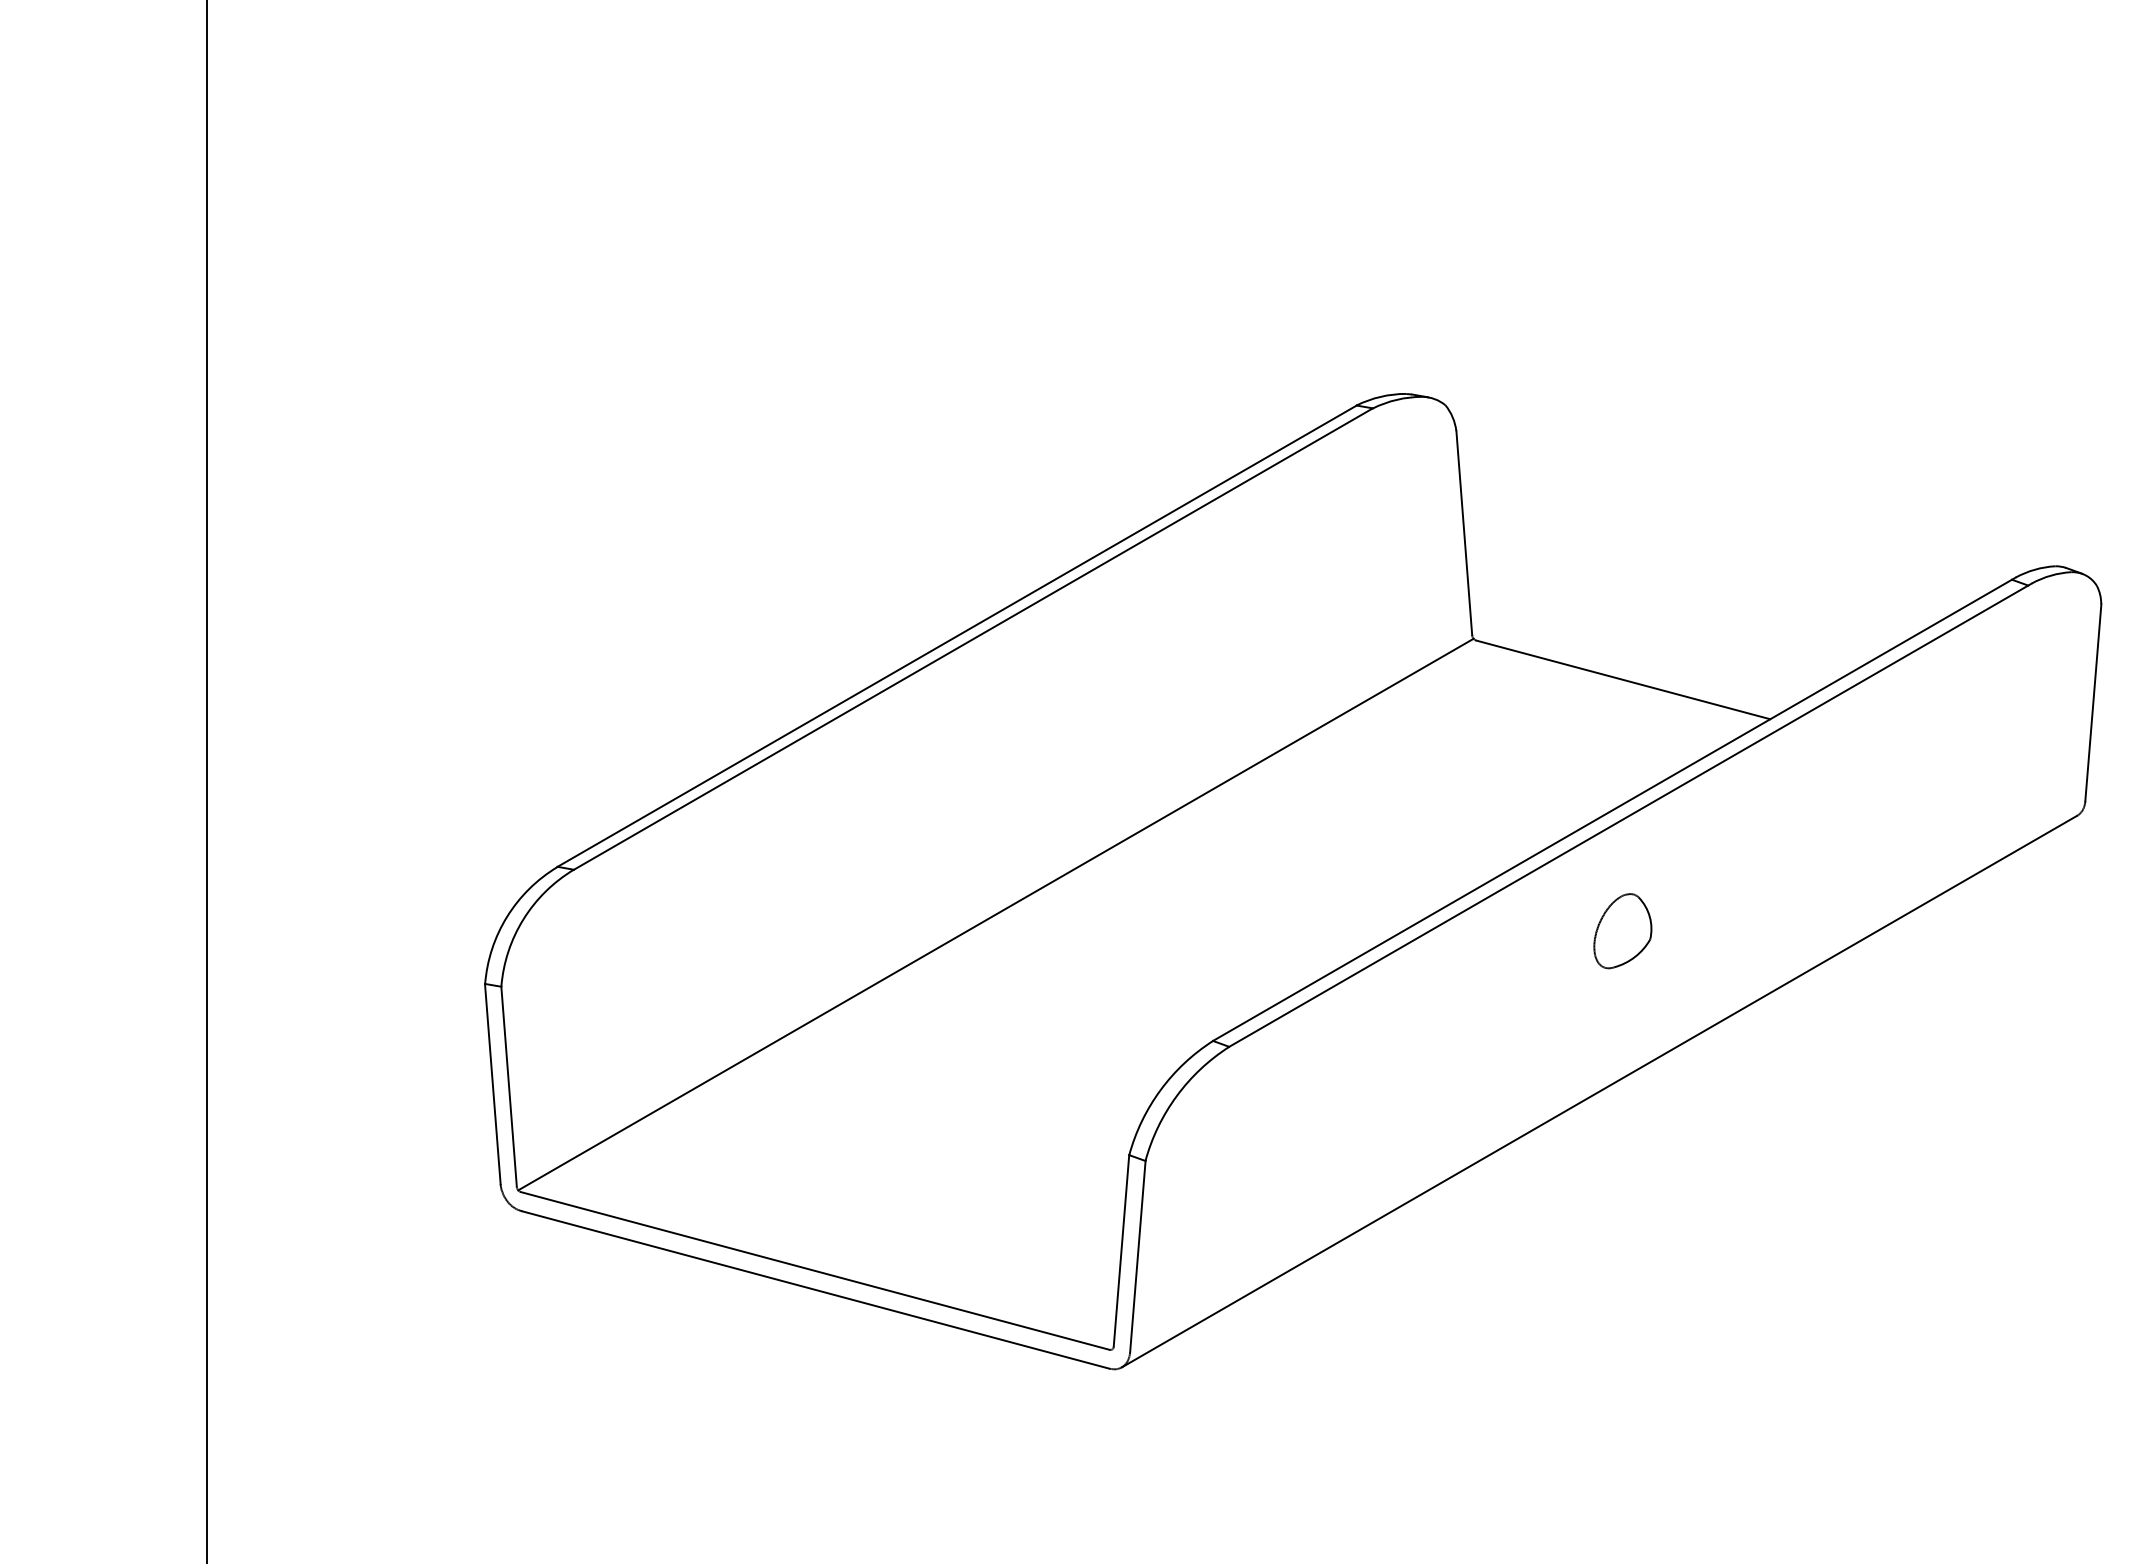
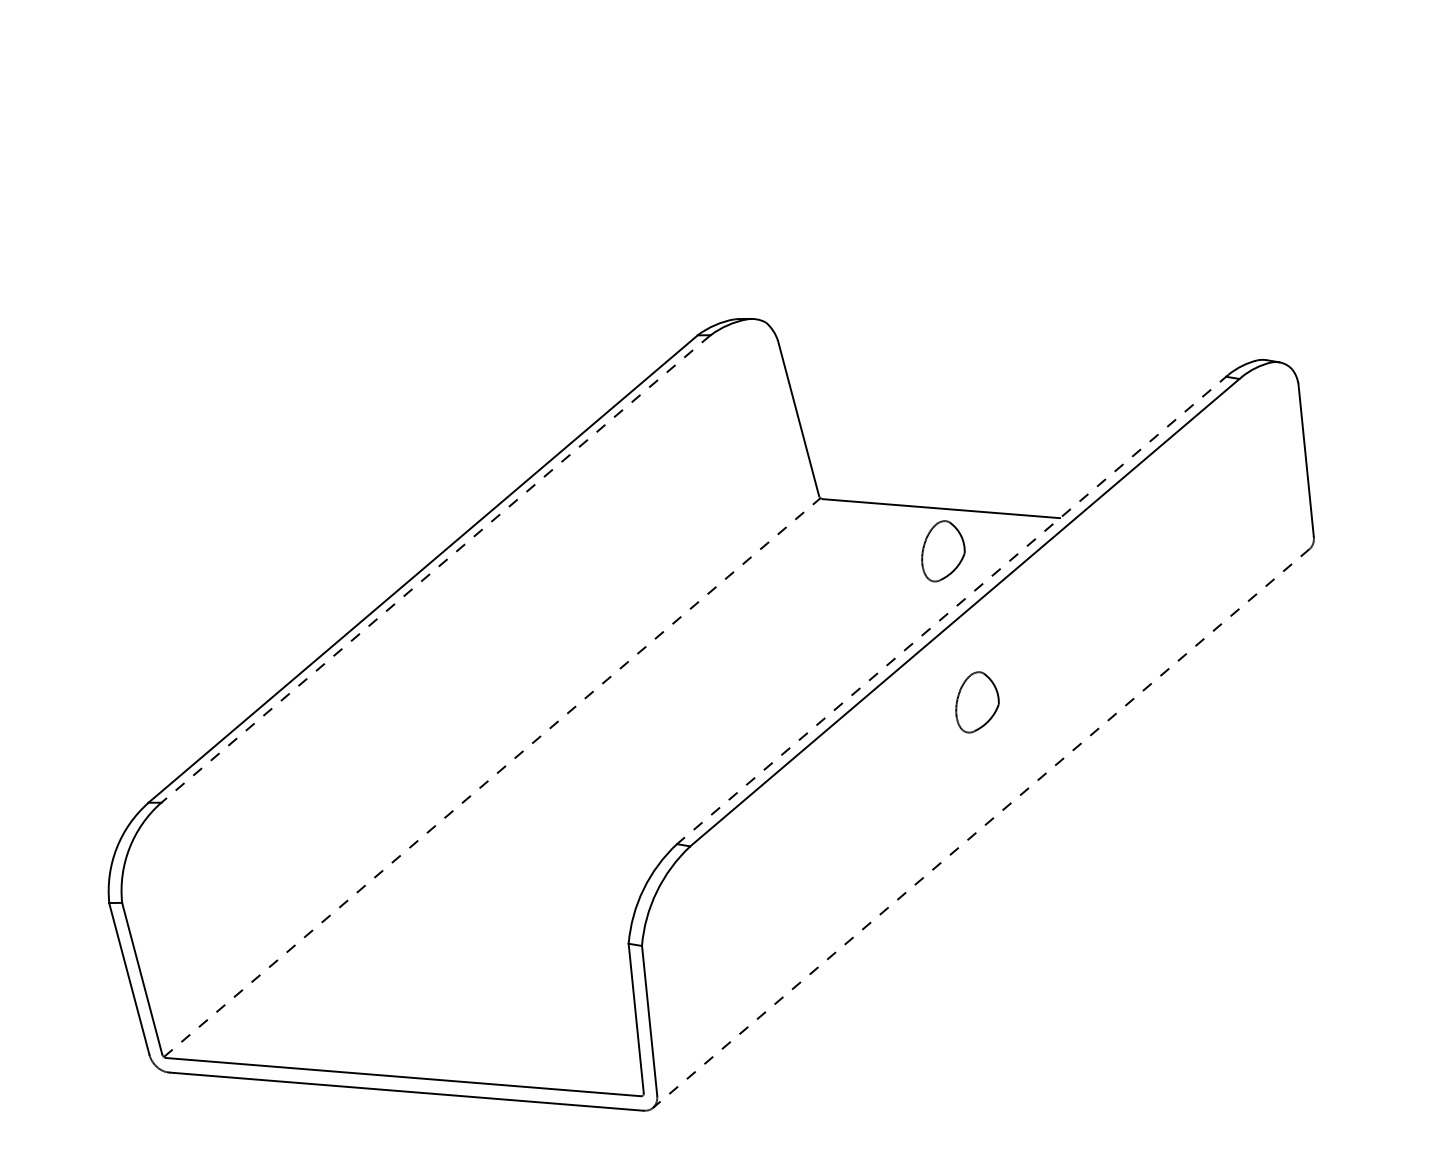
line: (973, 639) -> (436, 569), solid -> dashed
part: (1614, 733) -> (942, 551), added
line: (1613, 809) -> (952, 609), solid -> dashed
line: (995, 914) -> (491, 777), solid -> dashed
line: (1599, 1091) -> (981, 828), solid -> dashed

